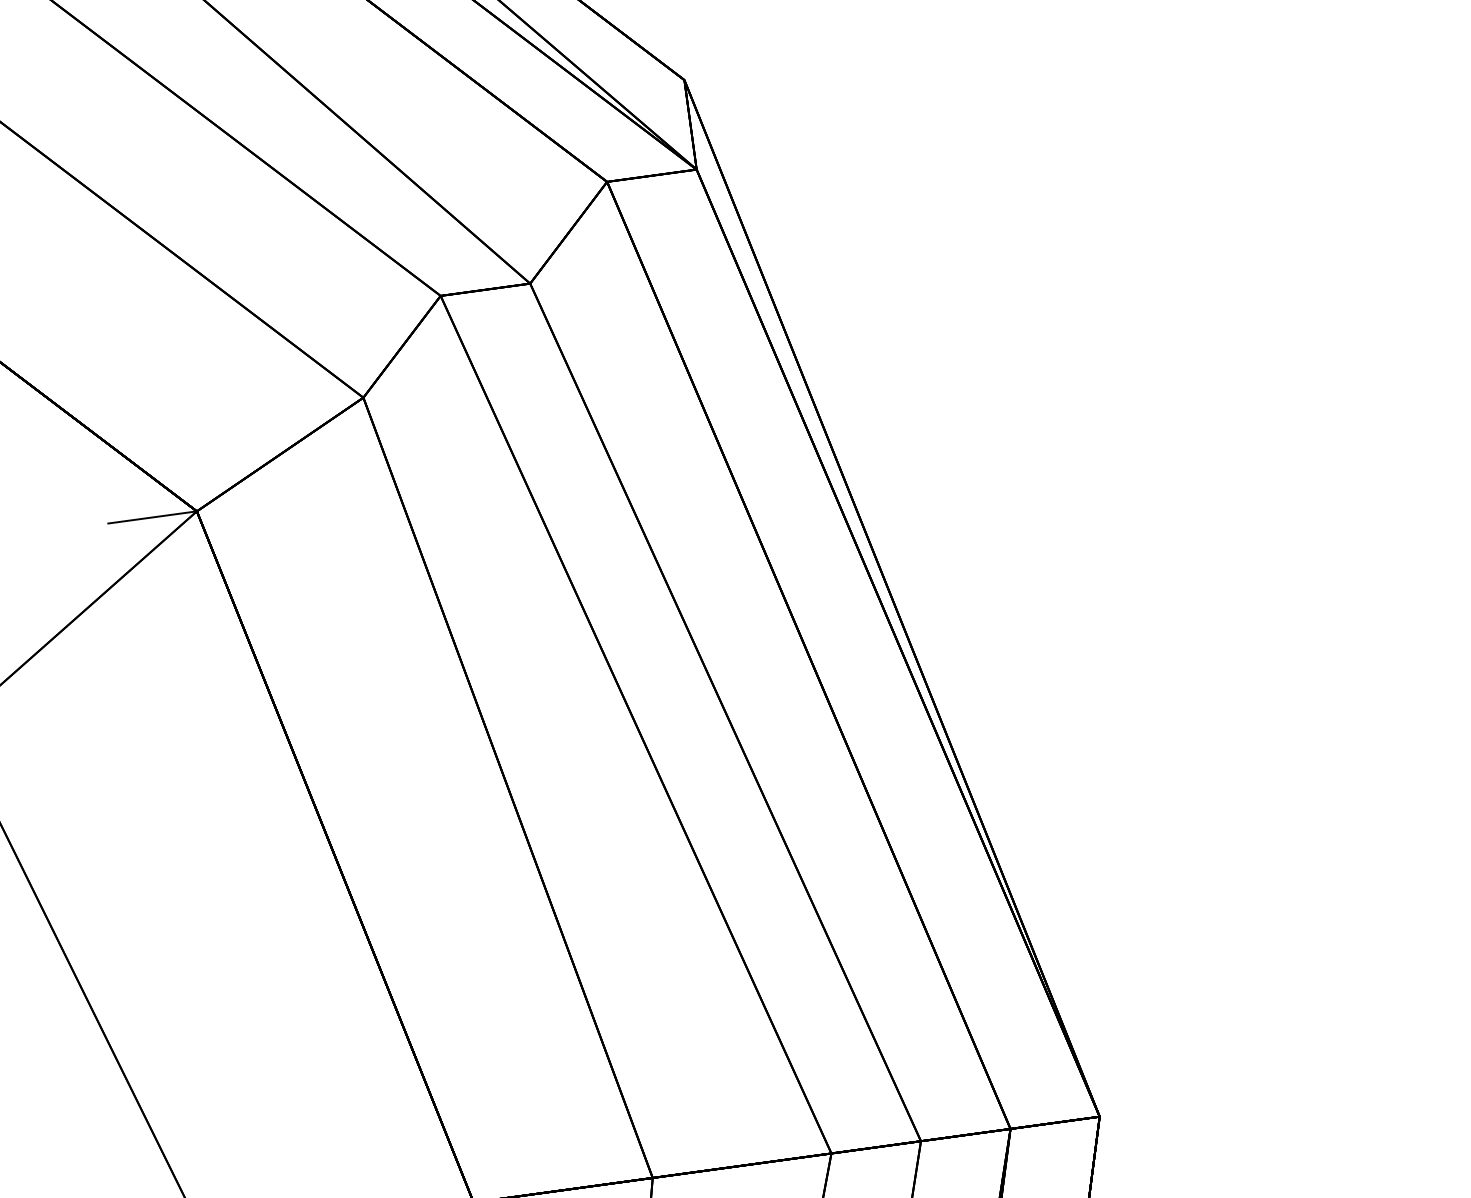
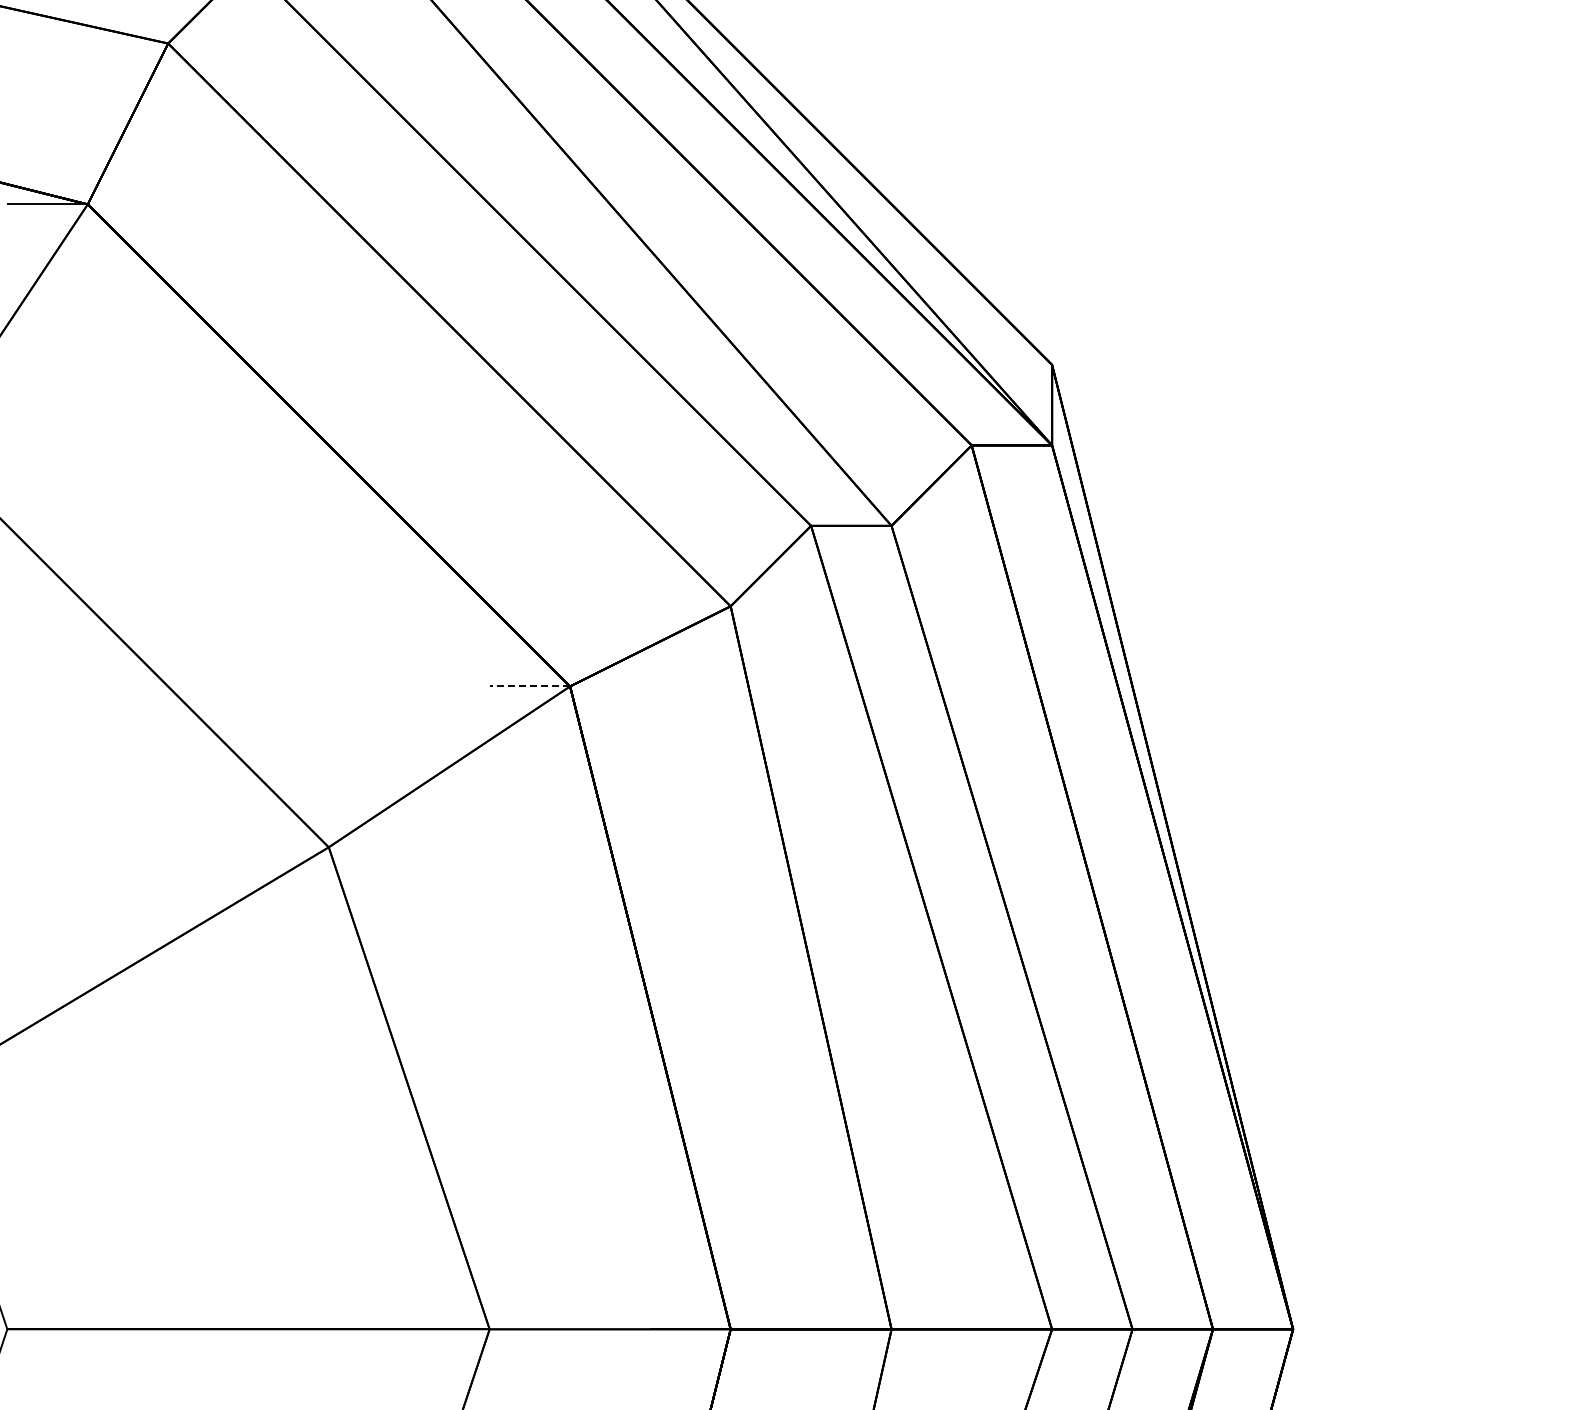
line: (151, 517) -> (529, 686), solid -> dashed

